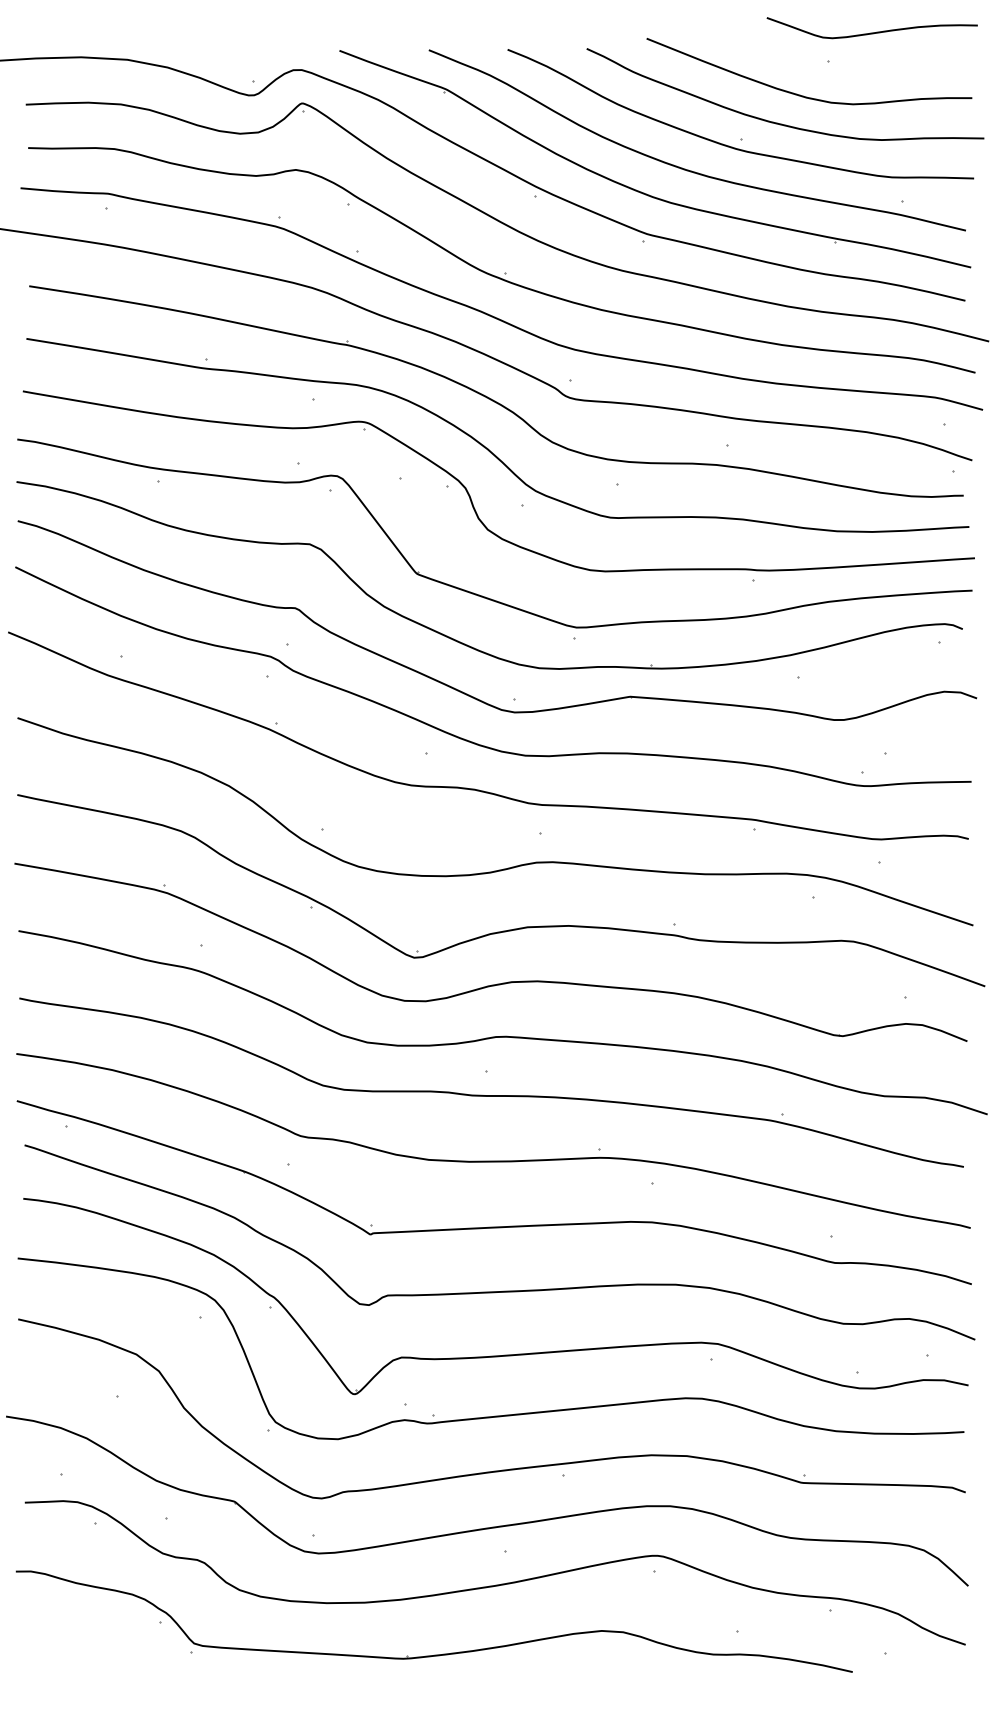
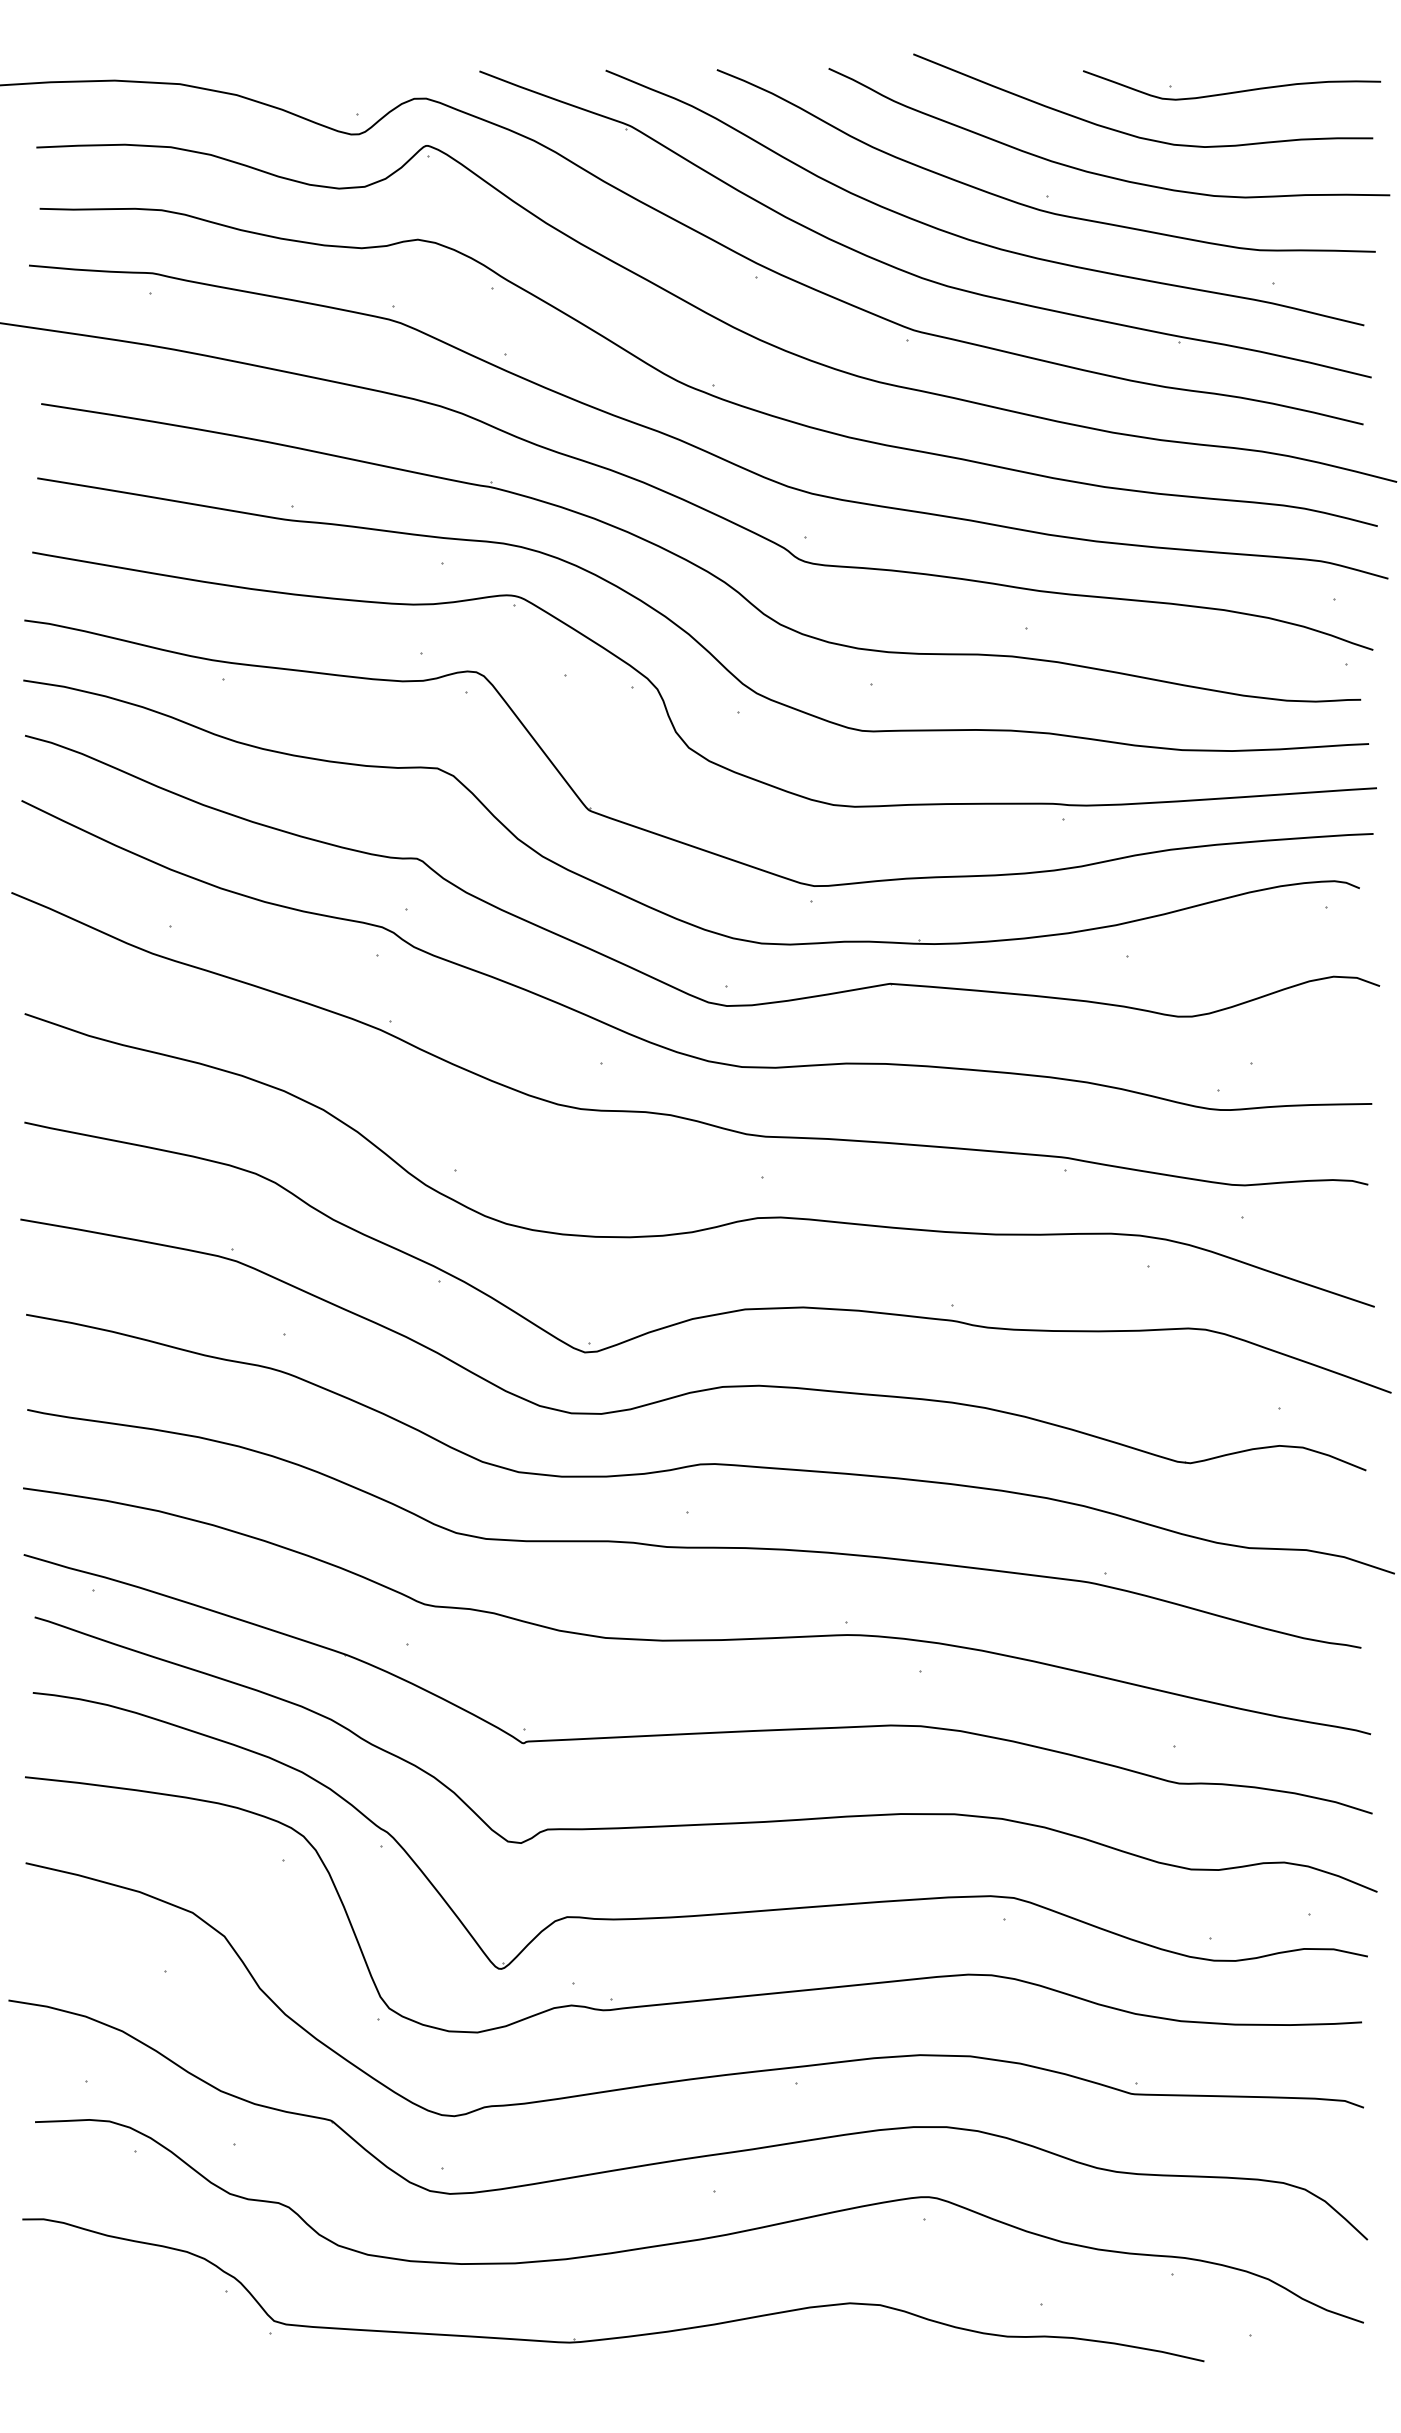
curve: (873, 32) -> (1233, 91), moved

